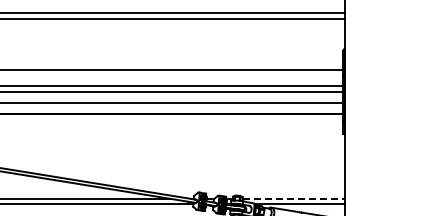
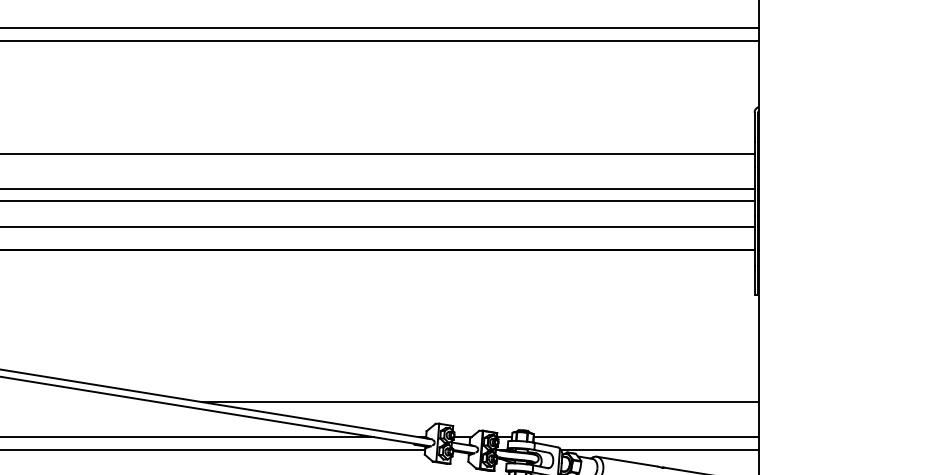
line: (218, 182) -> (480, 401), added
line: (294, 198) -> (647, 436), dashed -> solid

